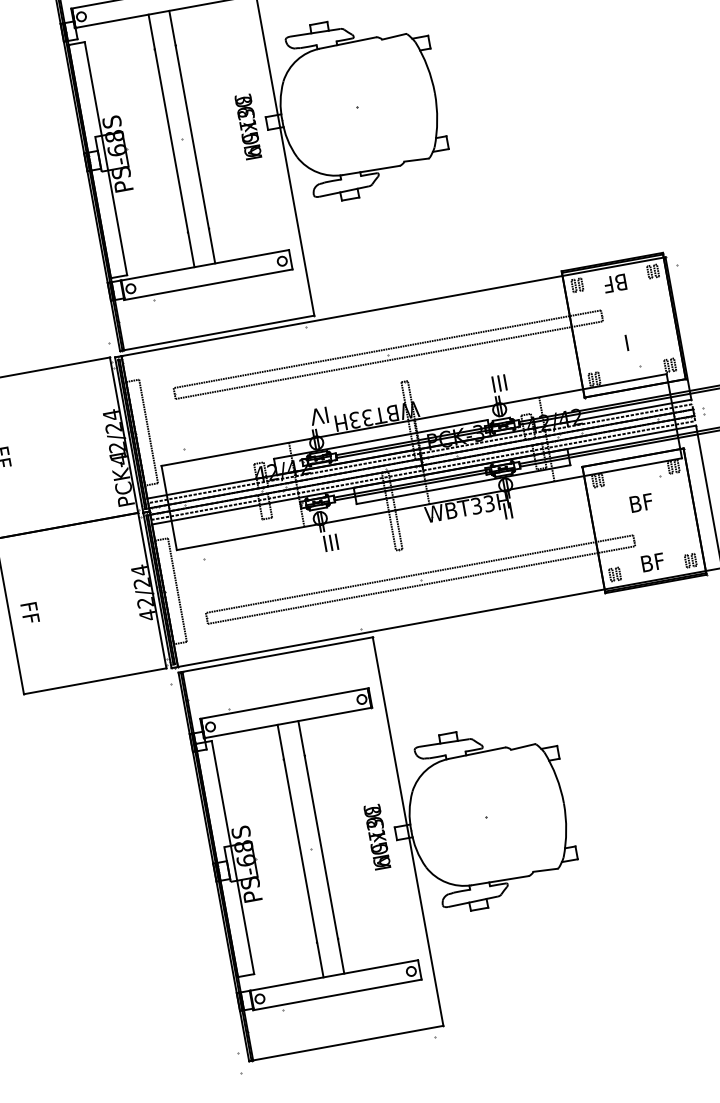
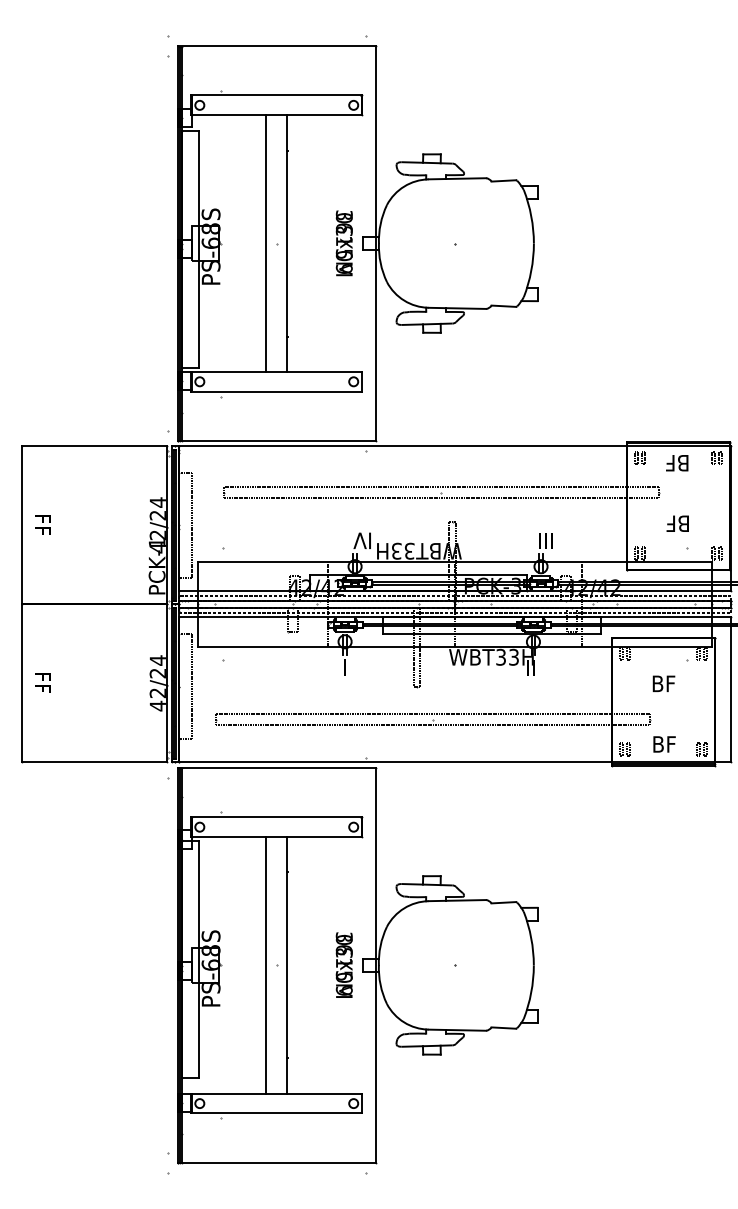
text: (626, 342) -> (677, 523), I -> BF
text: (333, 542) -> (353, 667), III -> I

